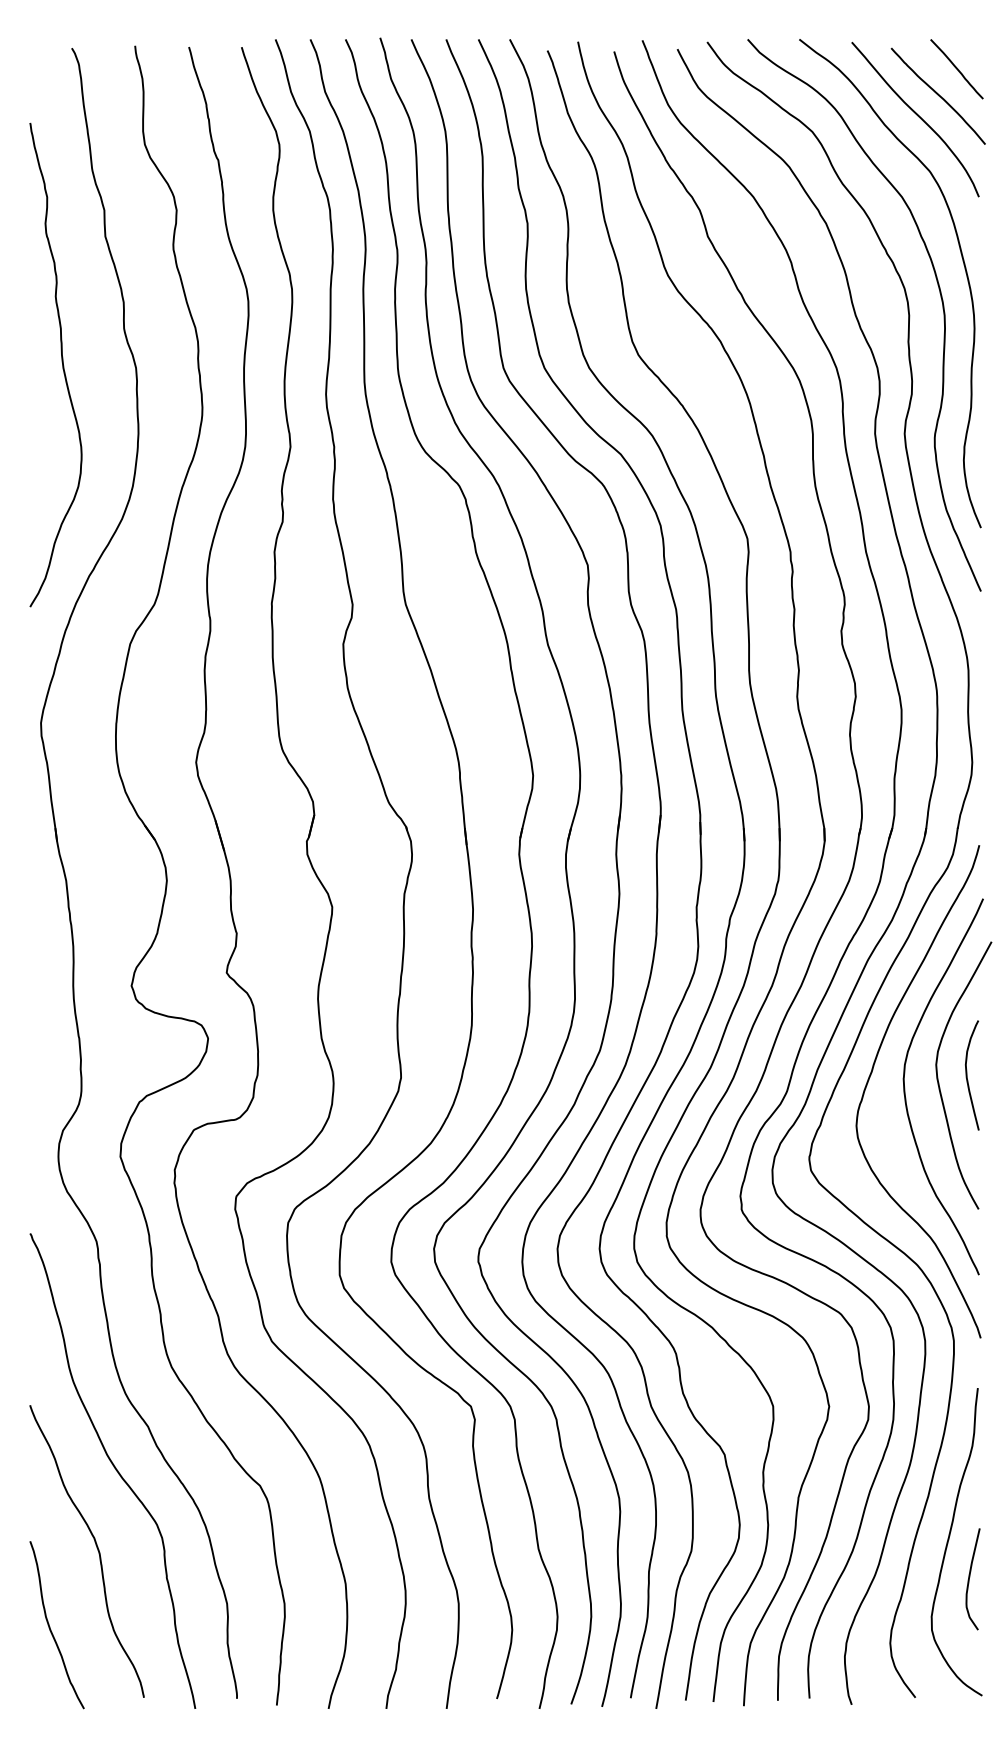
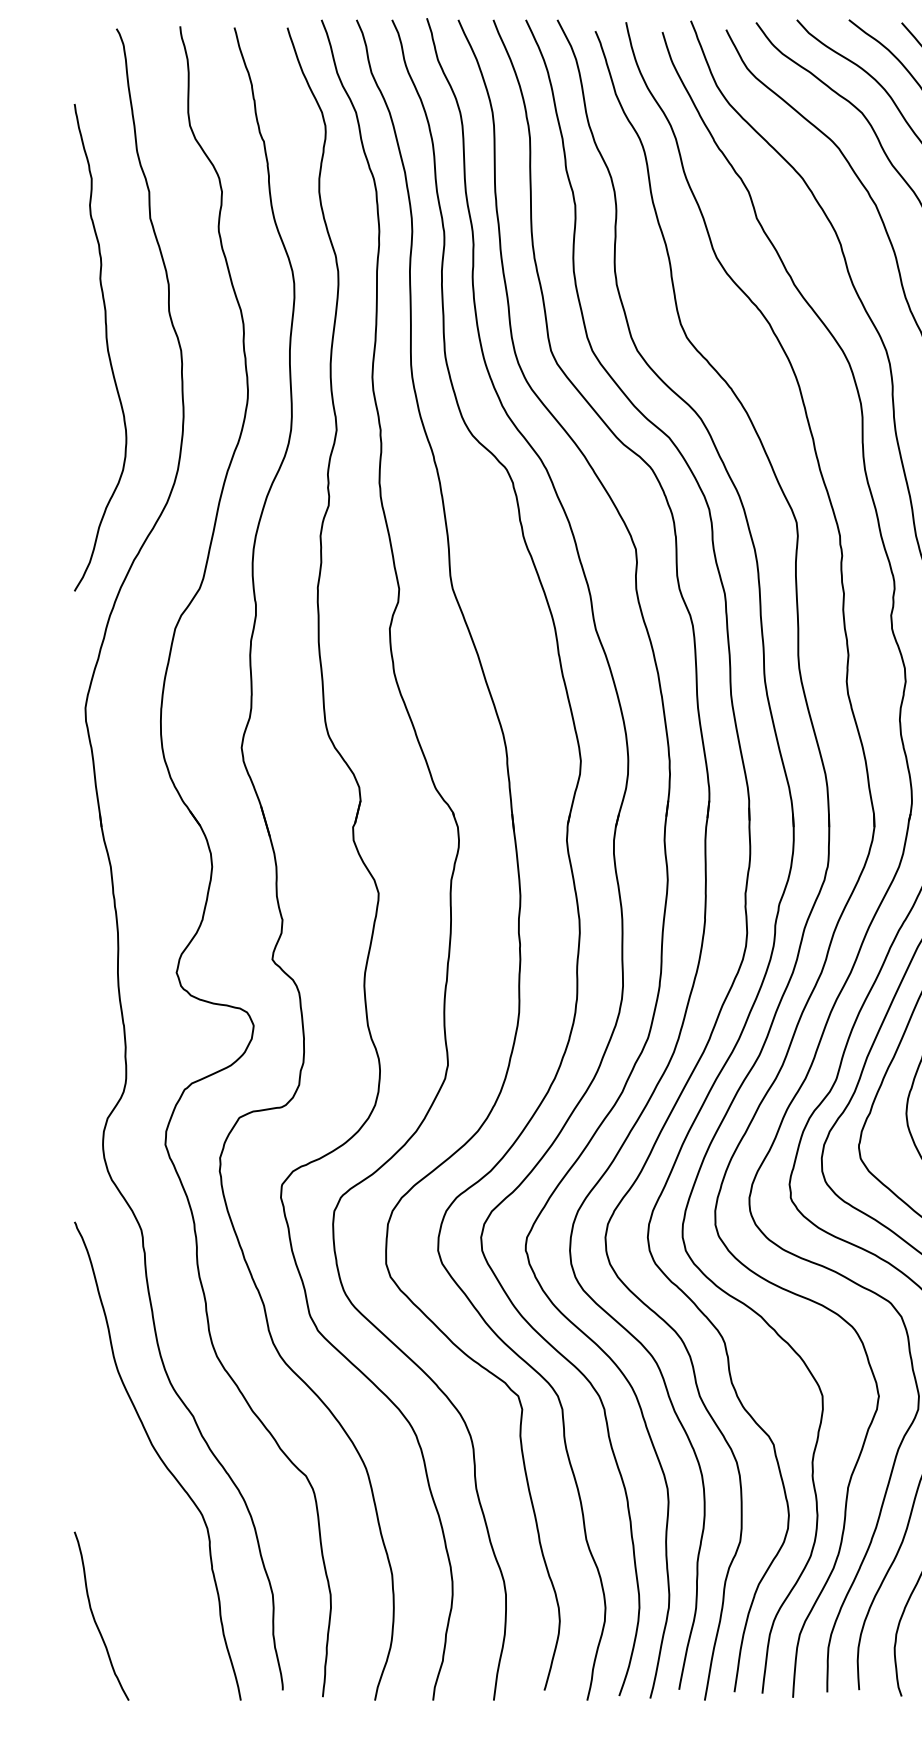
curve: (96, 1548) -> (141, 1539), removed

